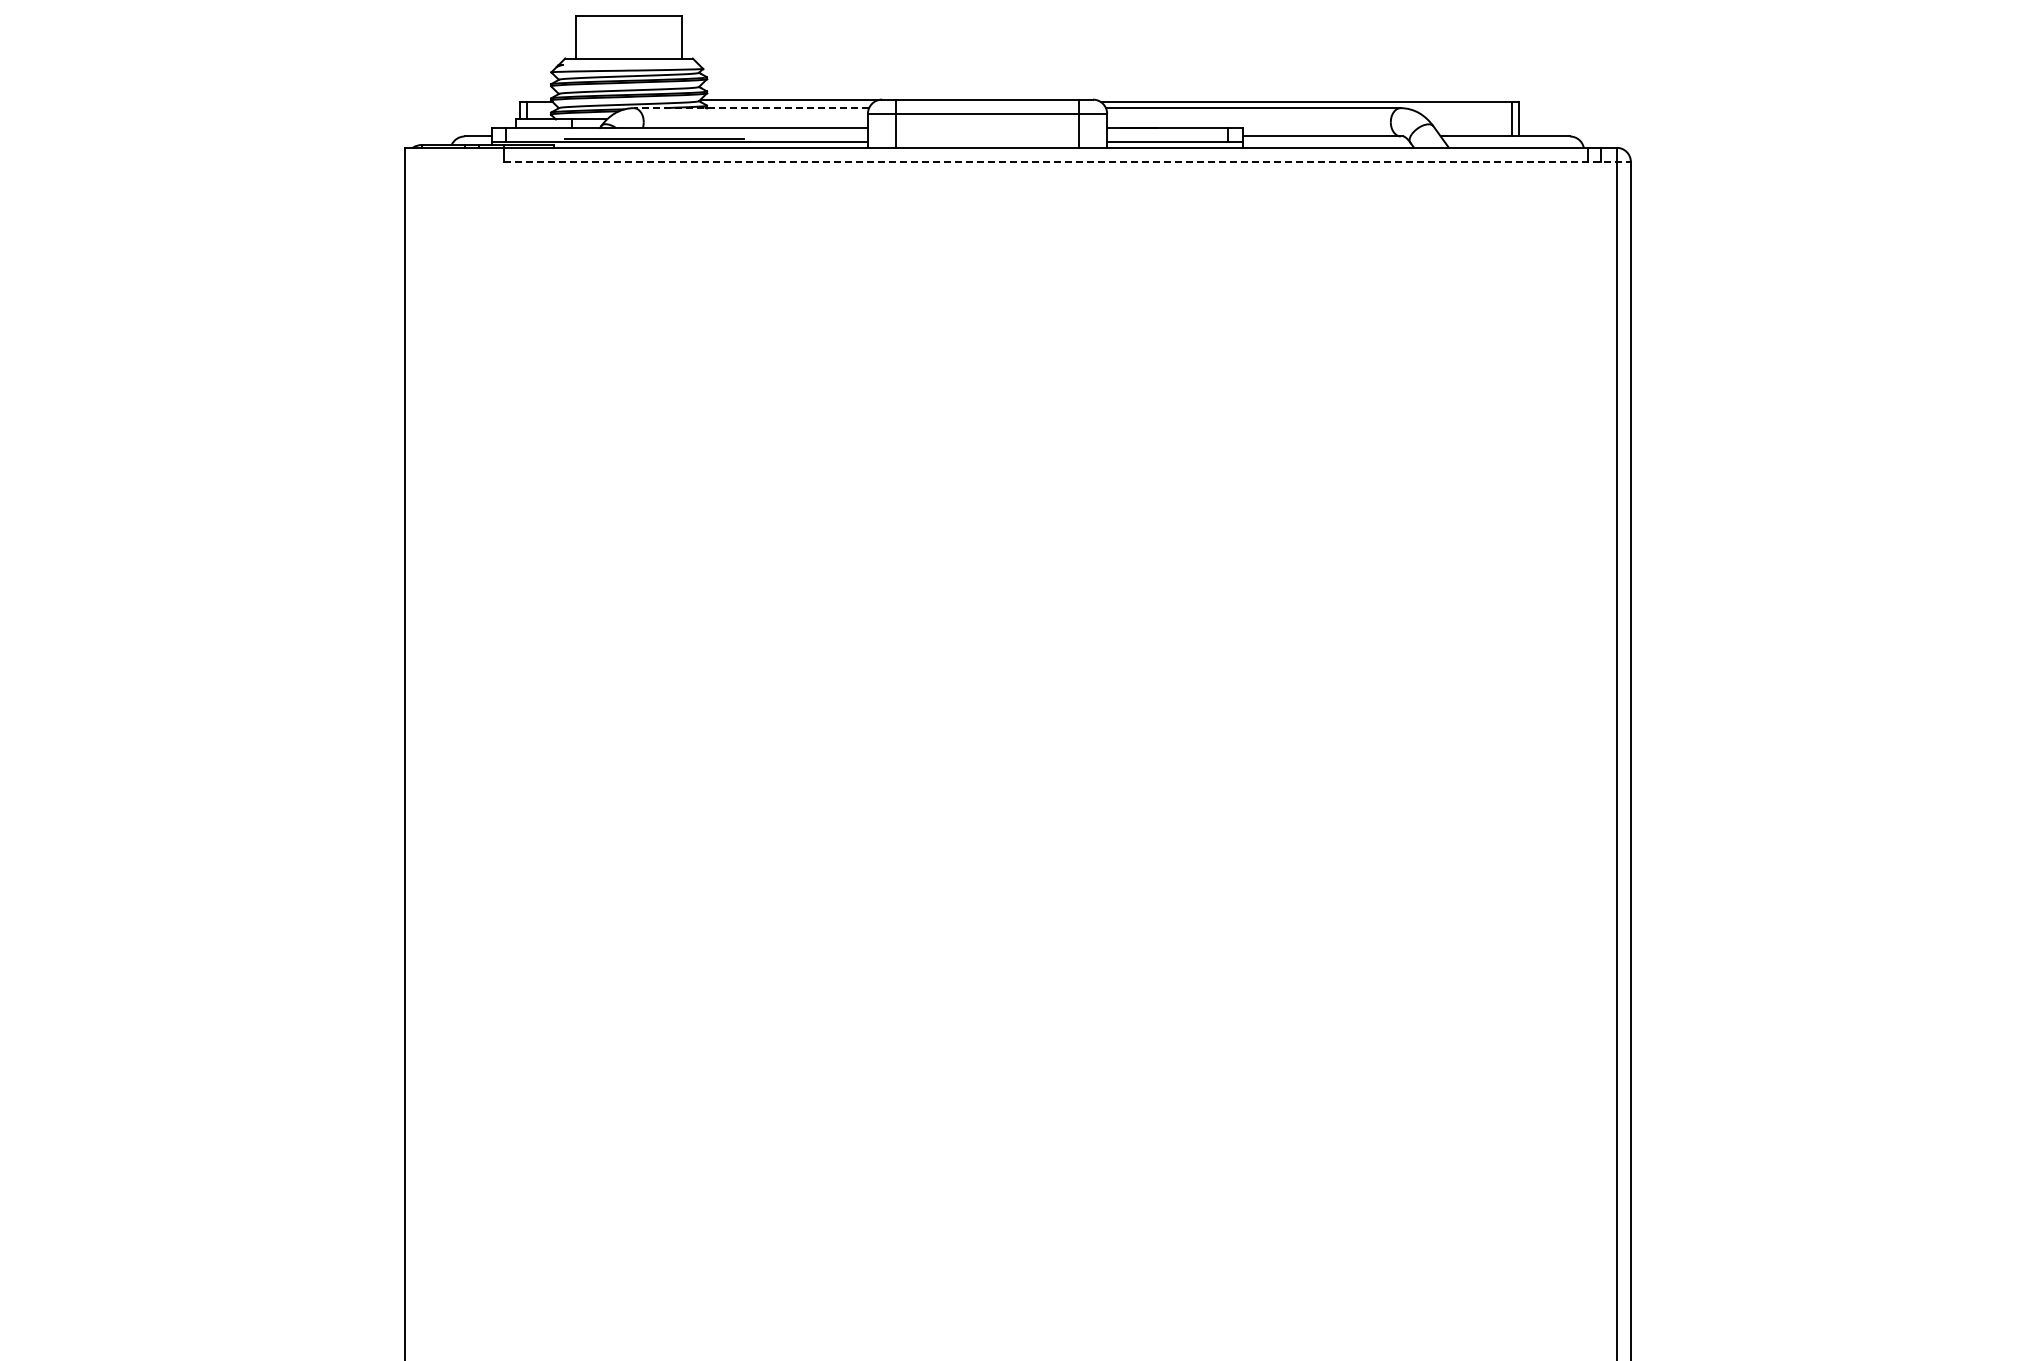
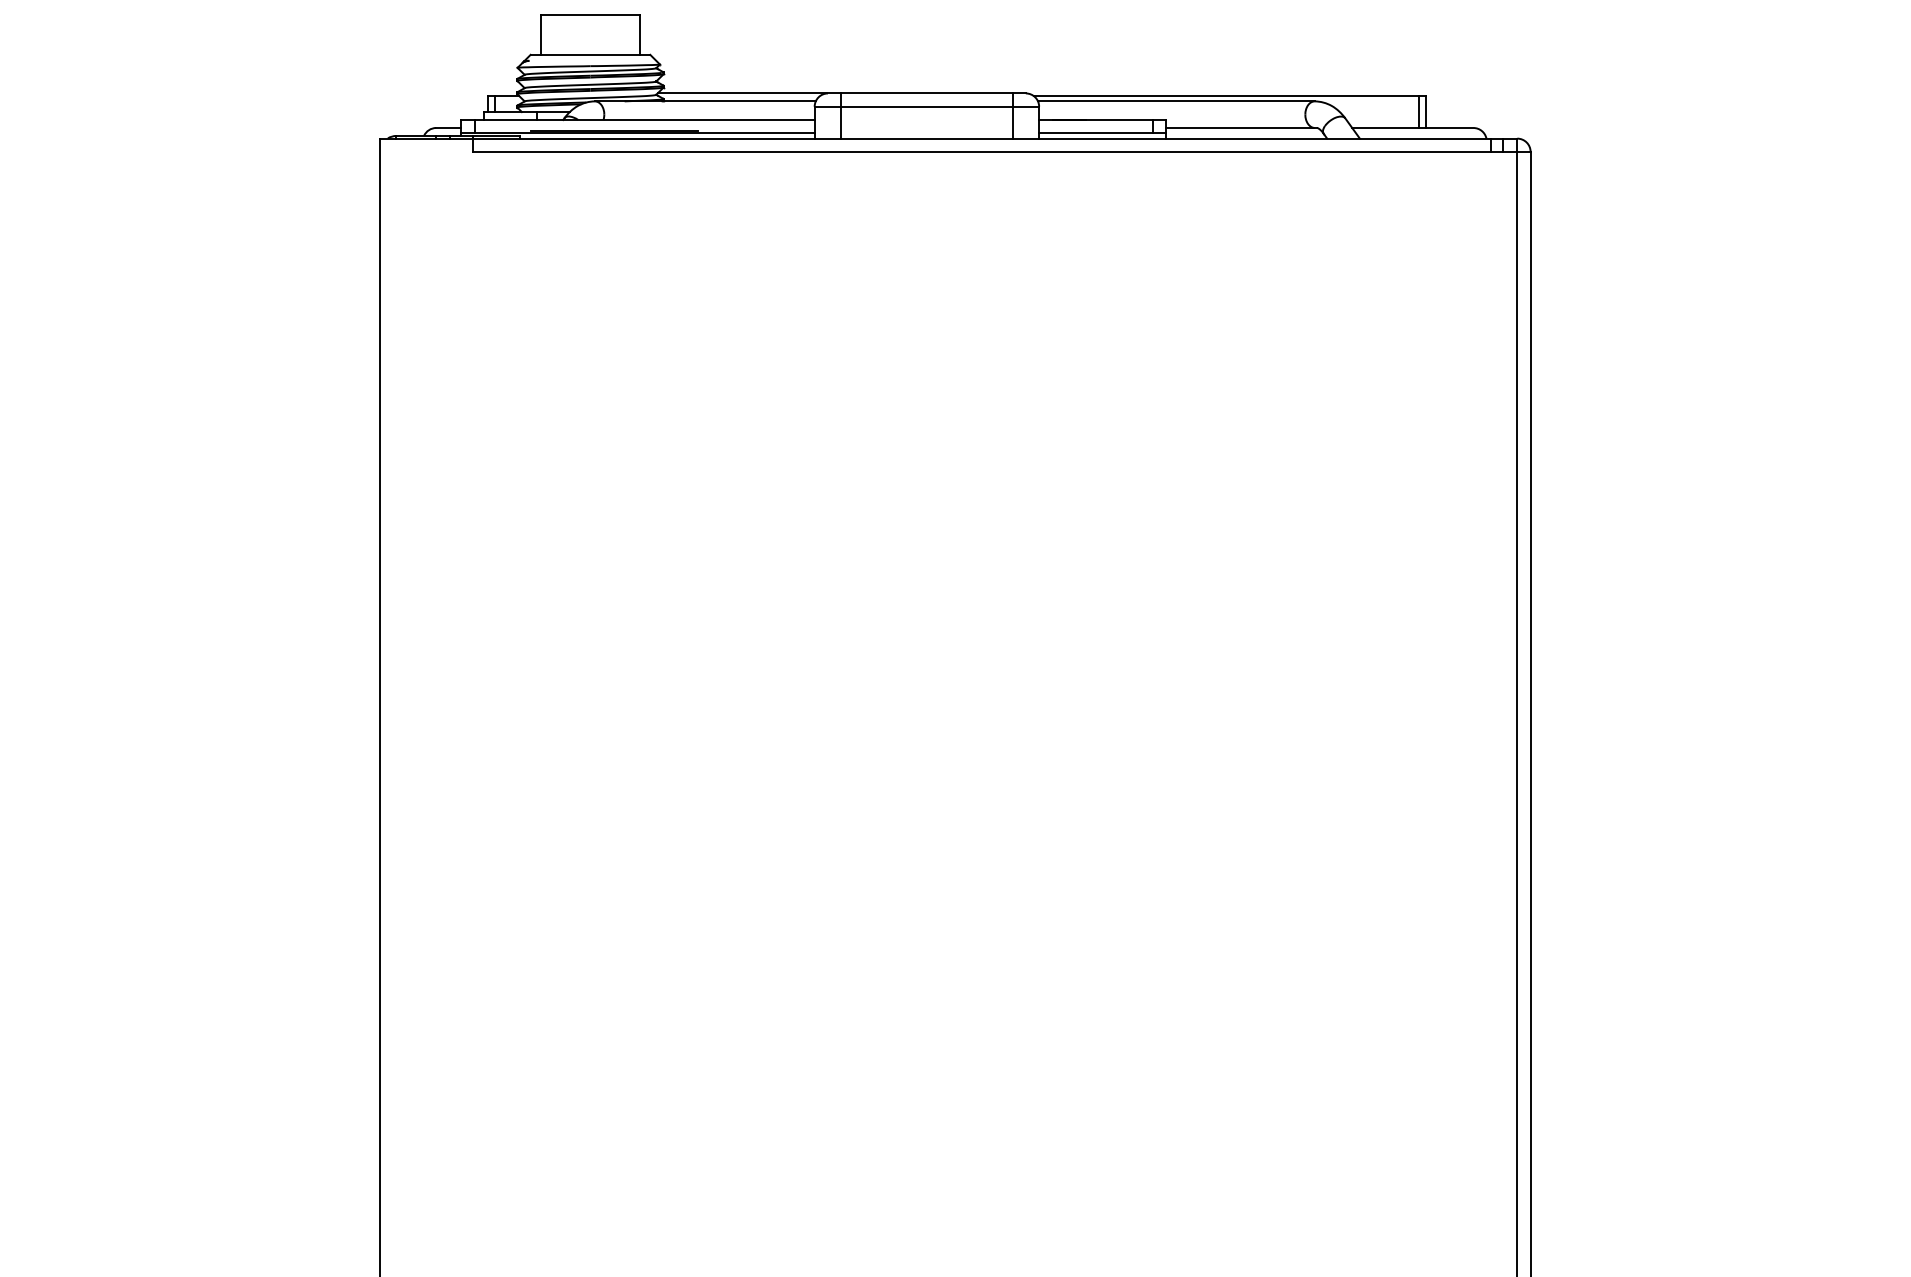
line: (751, 108) -> (705, 101), dashed -> solid
line: (1068, 162) -> (1002, 152), dashed -> solid

